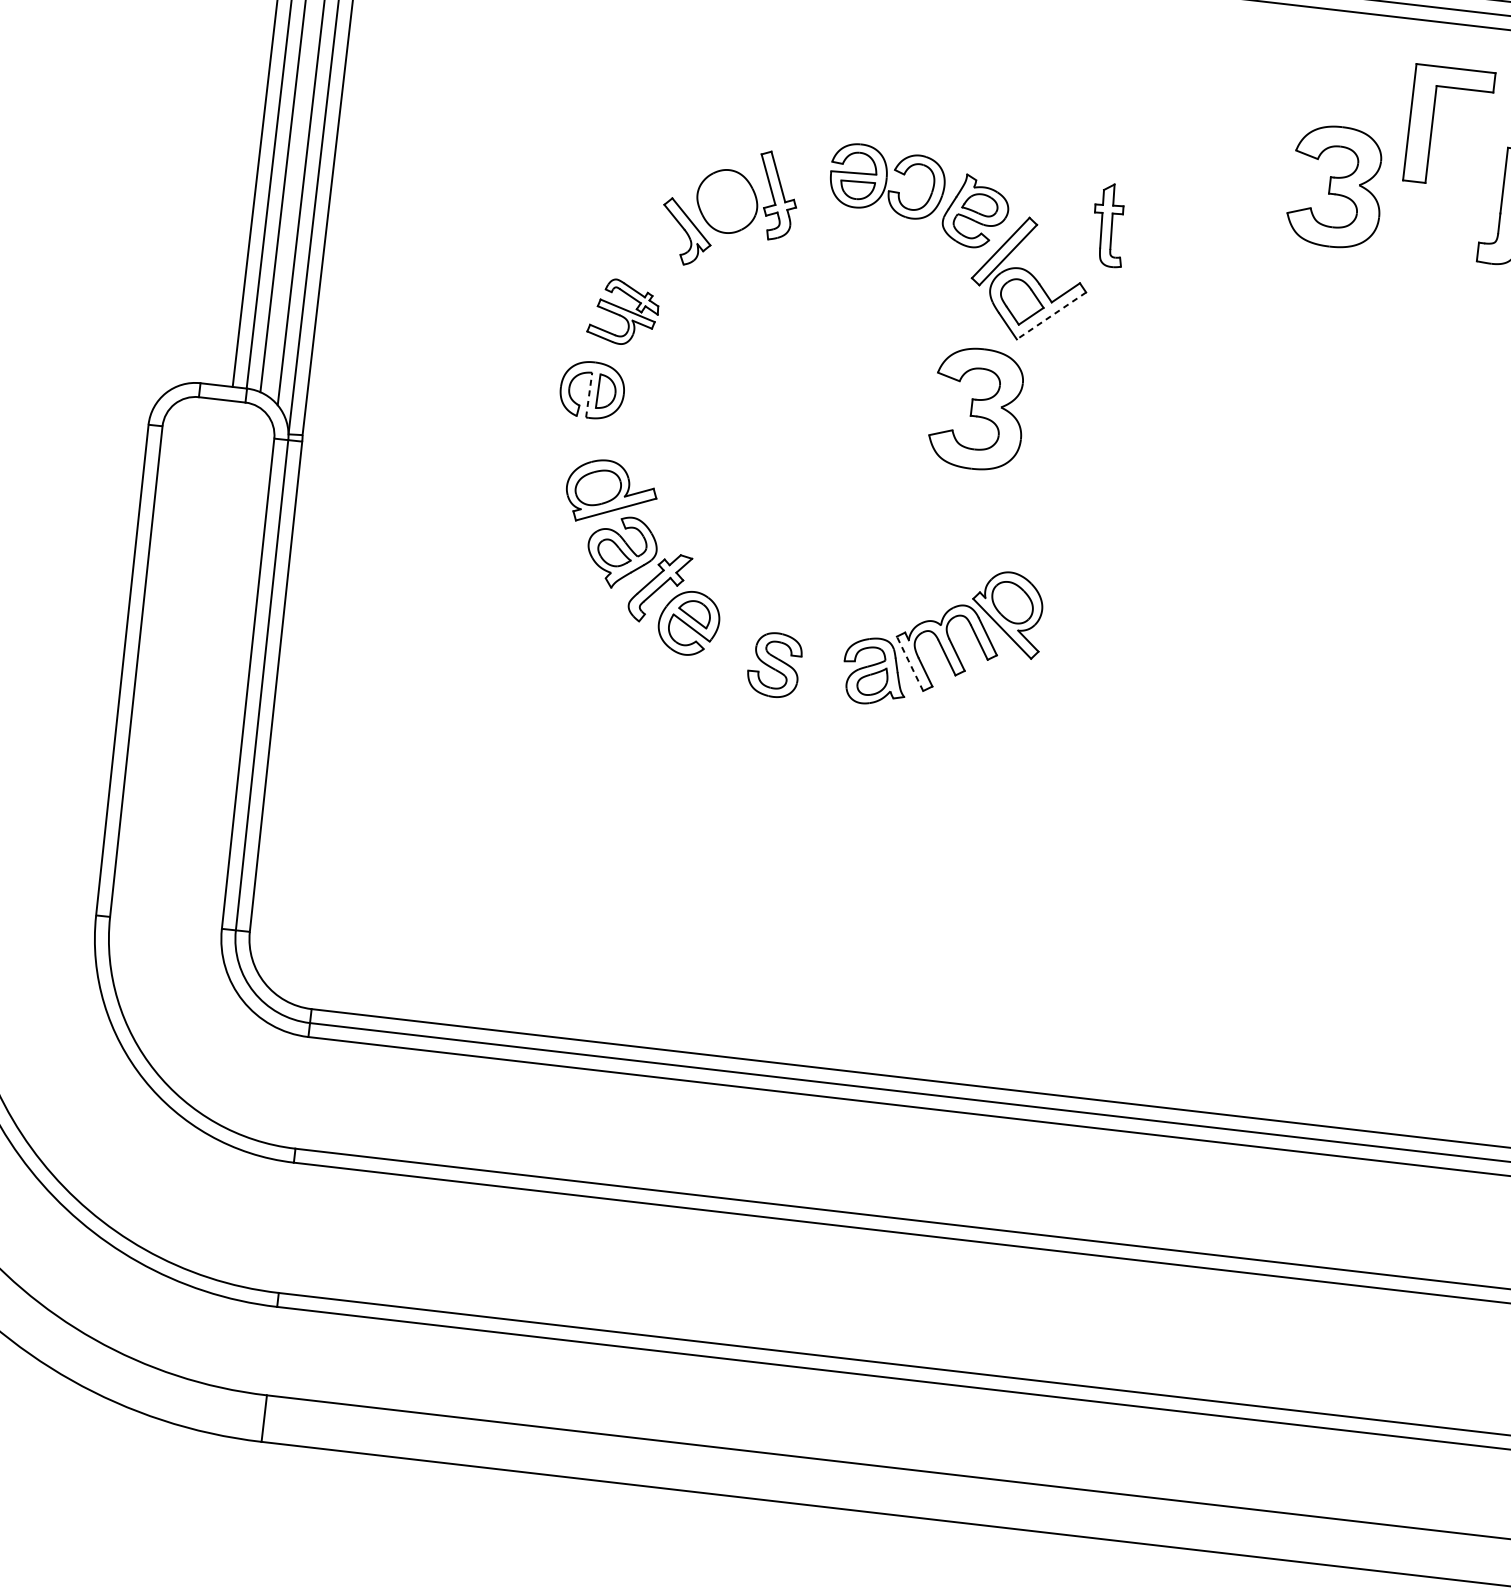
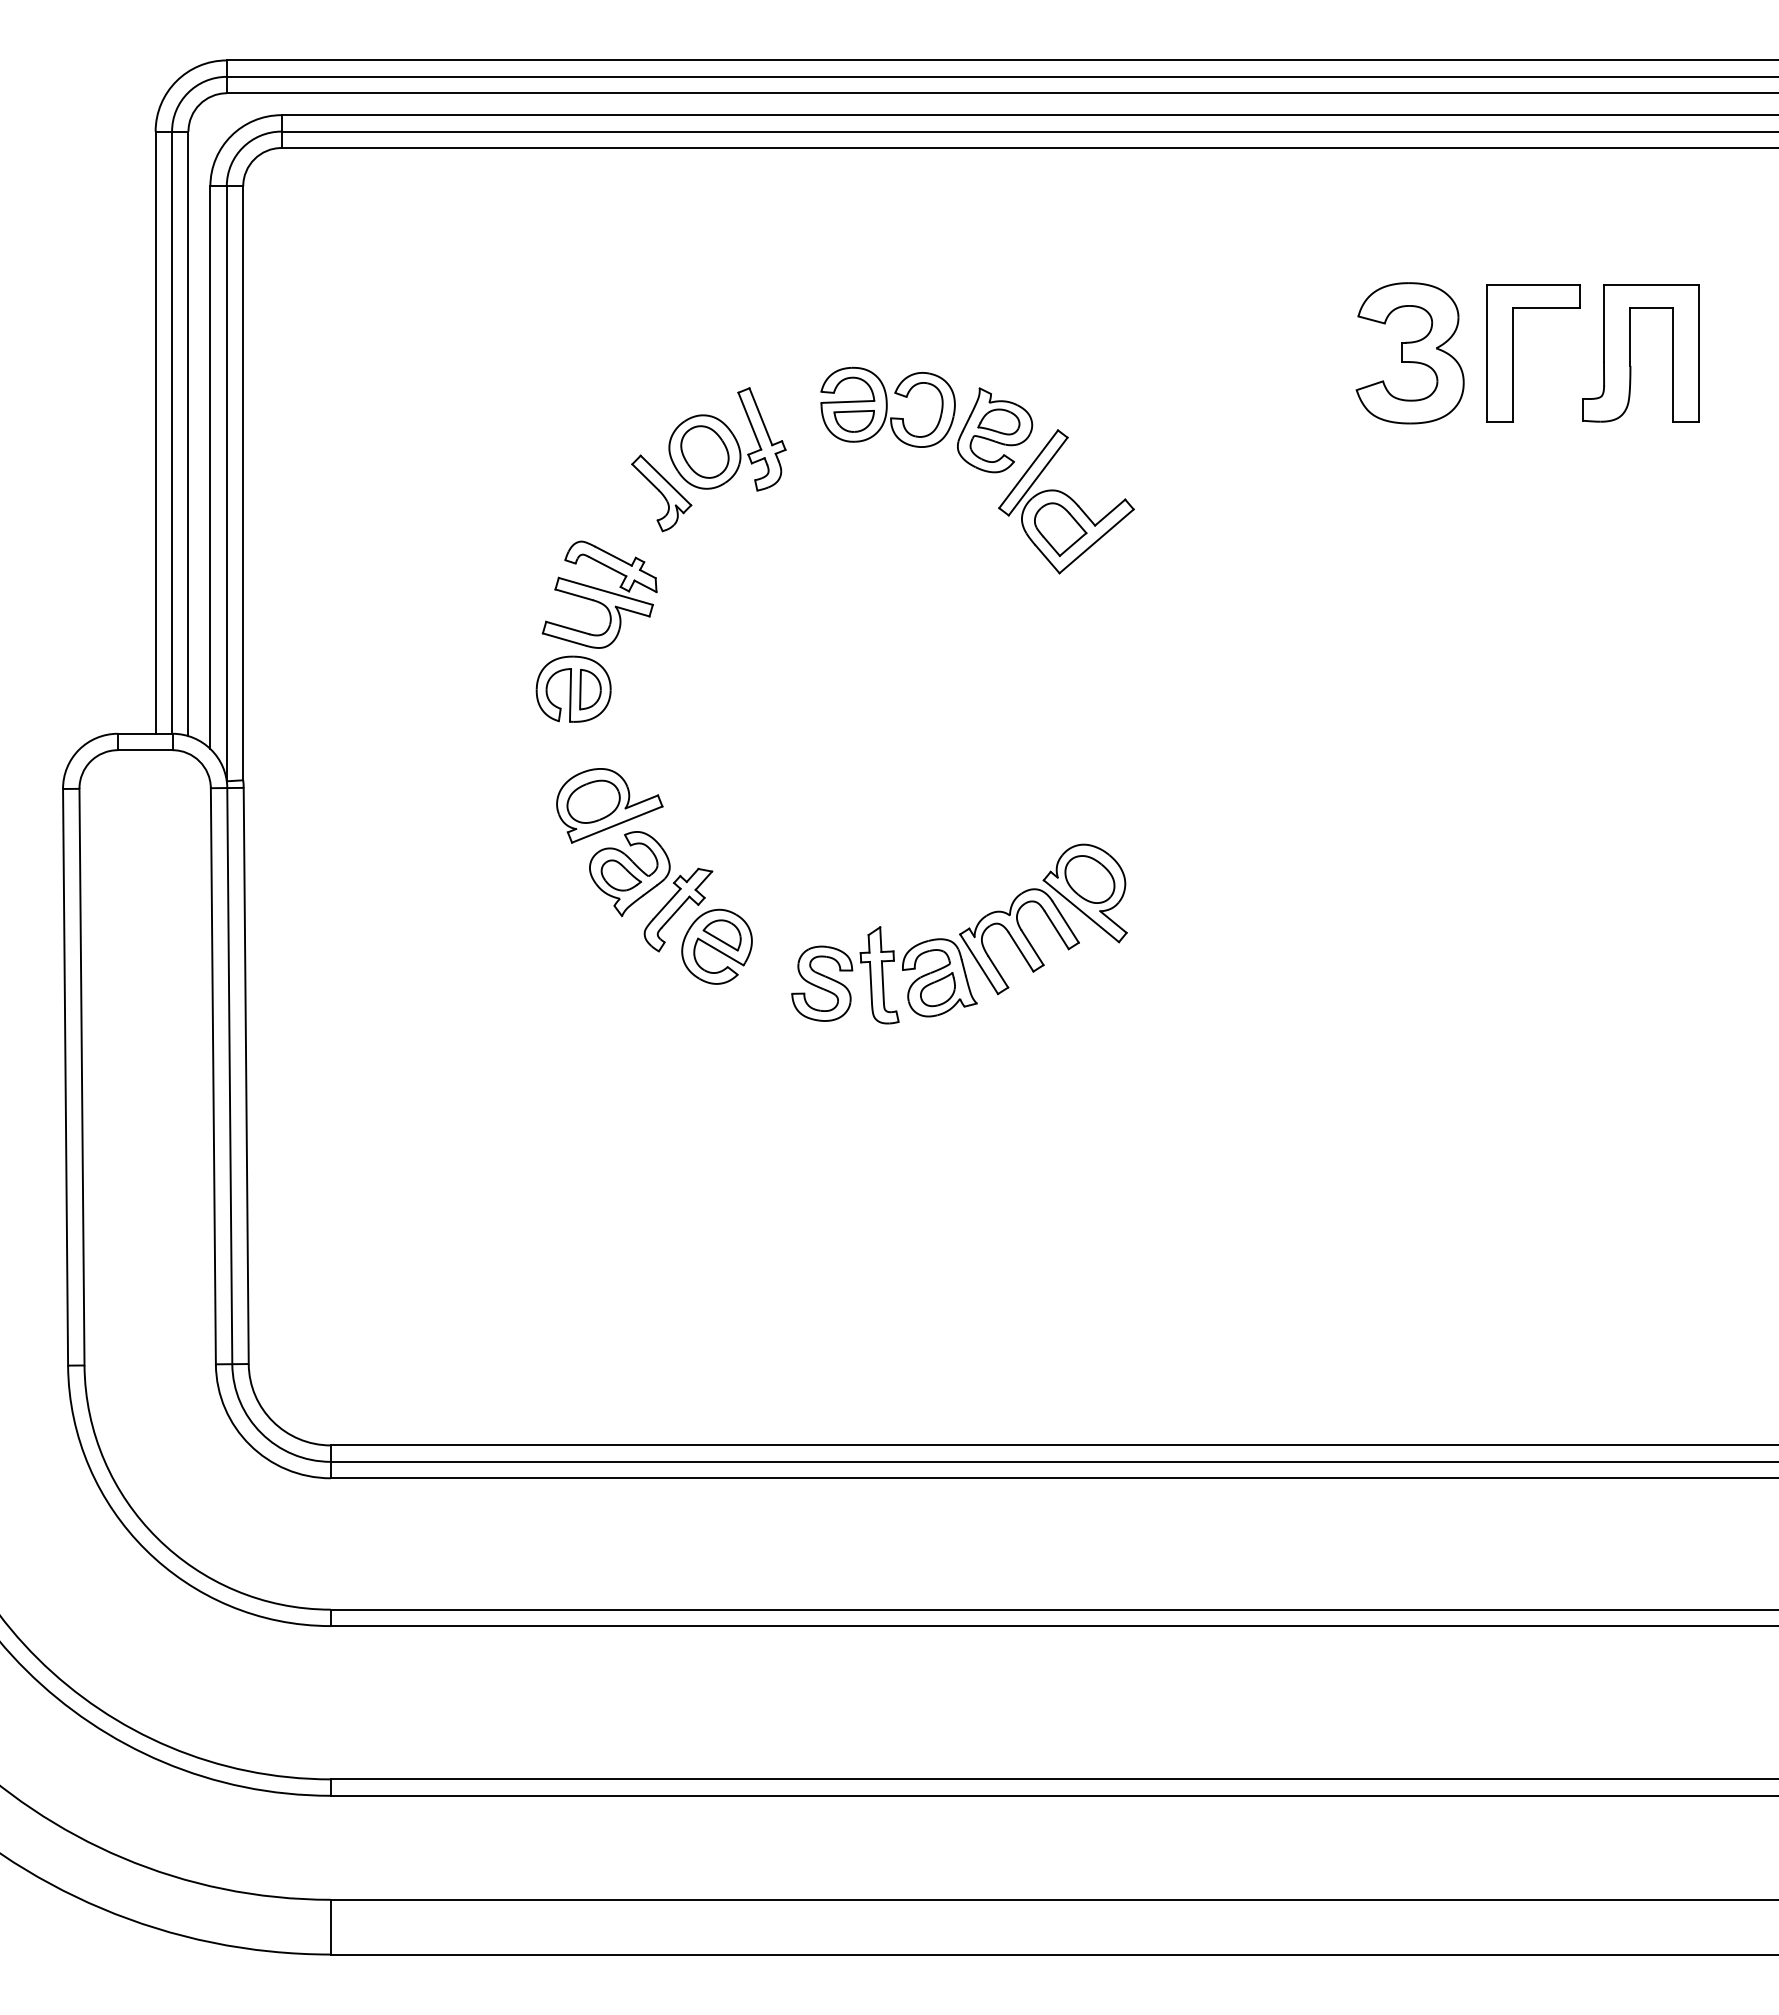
part: (1432, 125) -> (1513, 353), moved
part: (727, 200) -> (704, 451), added
part: (1109, 225) -> (879, 975), moved
part: (623, 312) -> (599, 594), size x1.43
line: (1051, 316) -> (1096, 541), dashed -> solid
line: (589, 394) -> (570, 694), dashed -> solid
part: (977, 409) -> (1023, 659), removed
line: (909, 663) -> (978, 963), dashed -> solid

